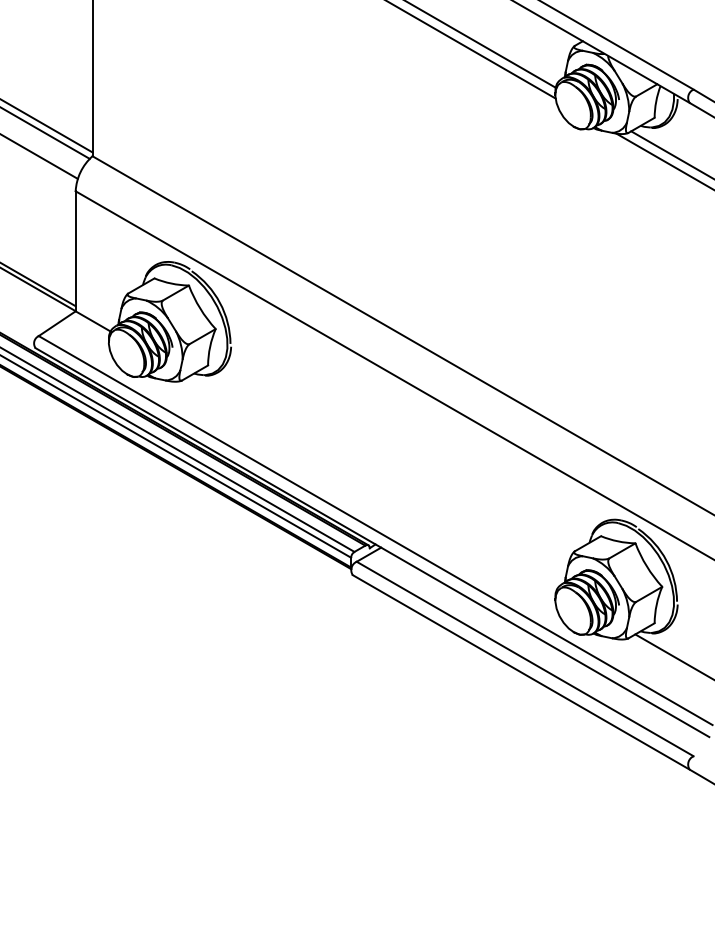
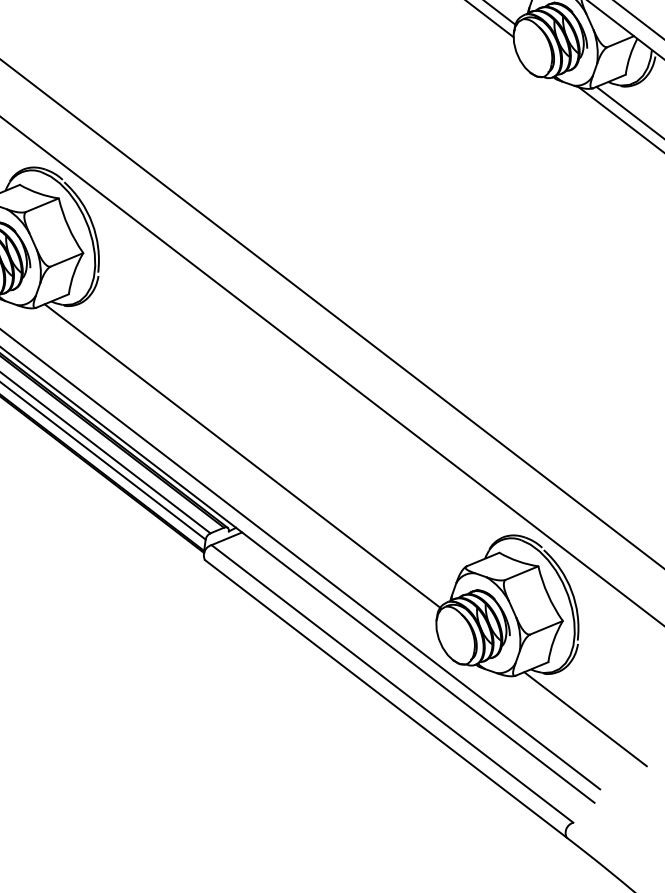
line: (372, 482) -> (242, 455), added

